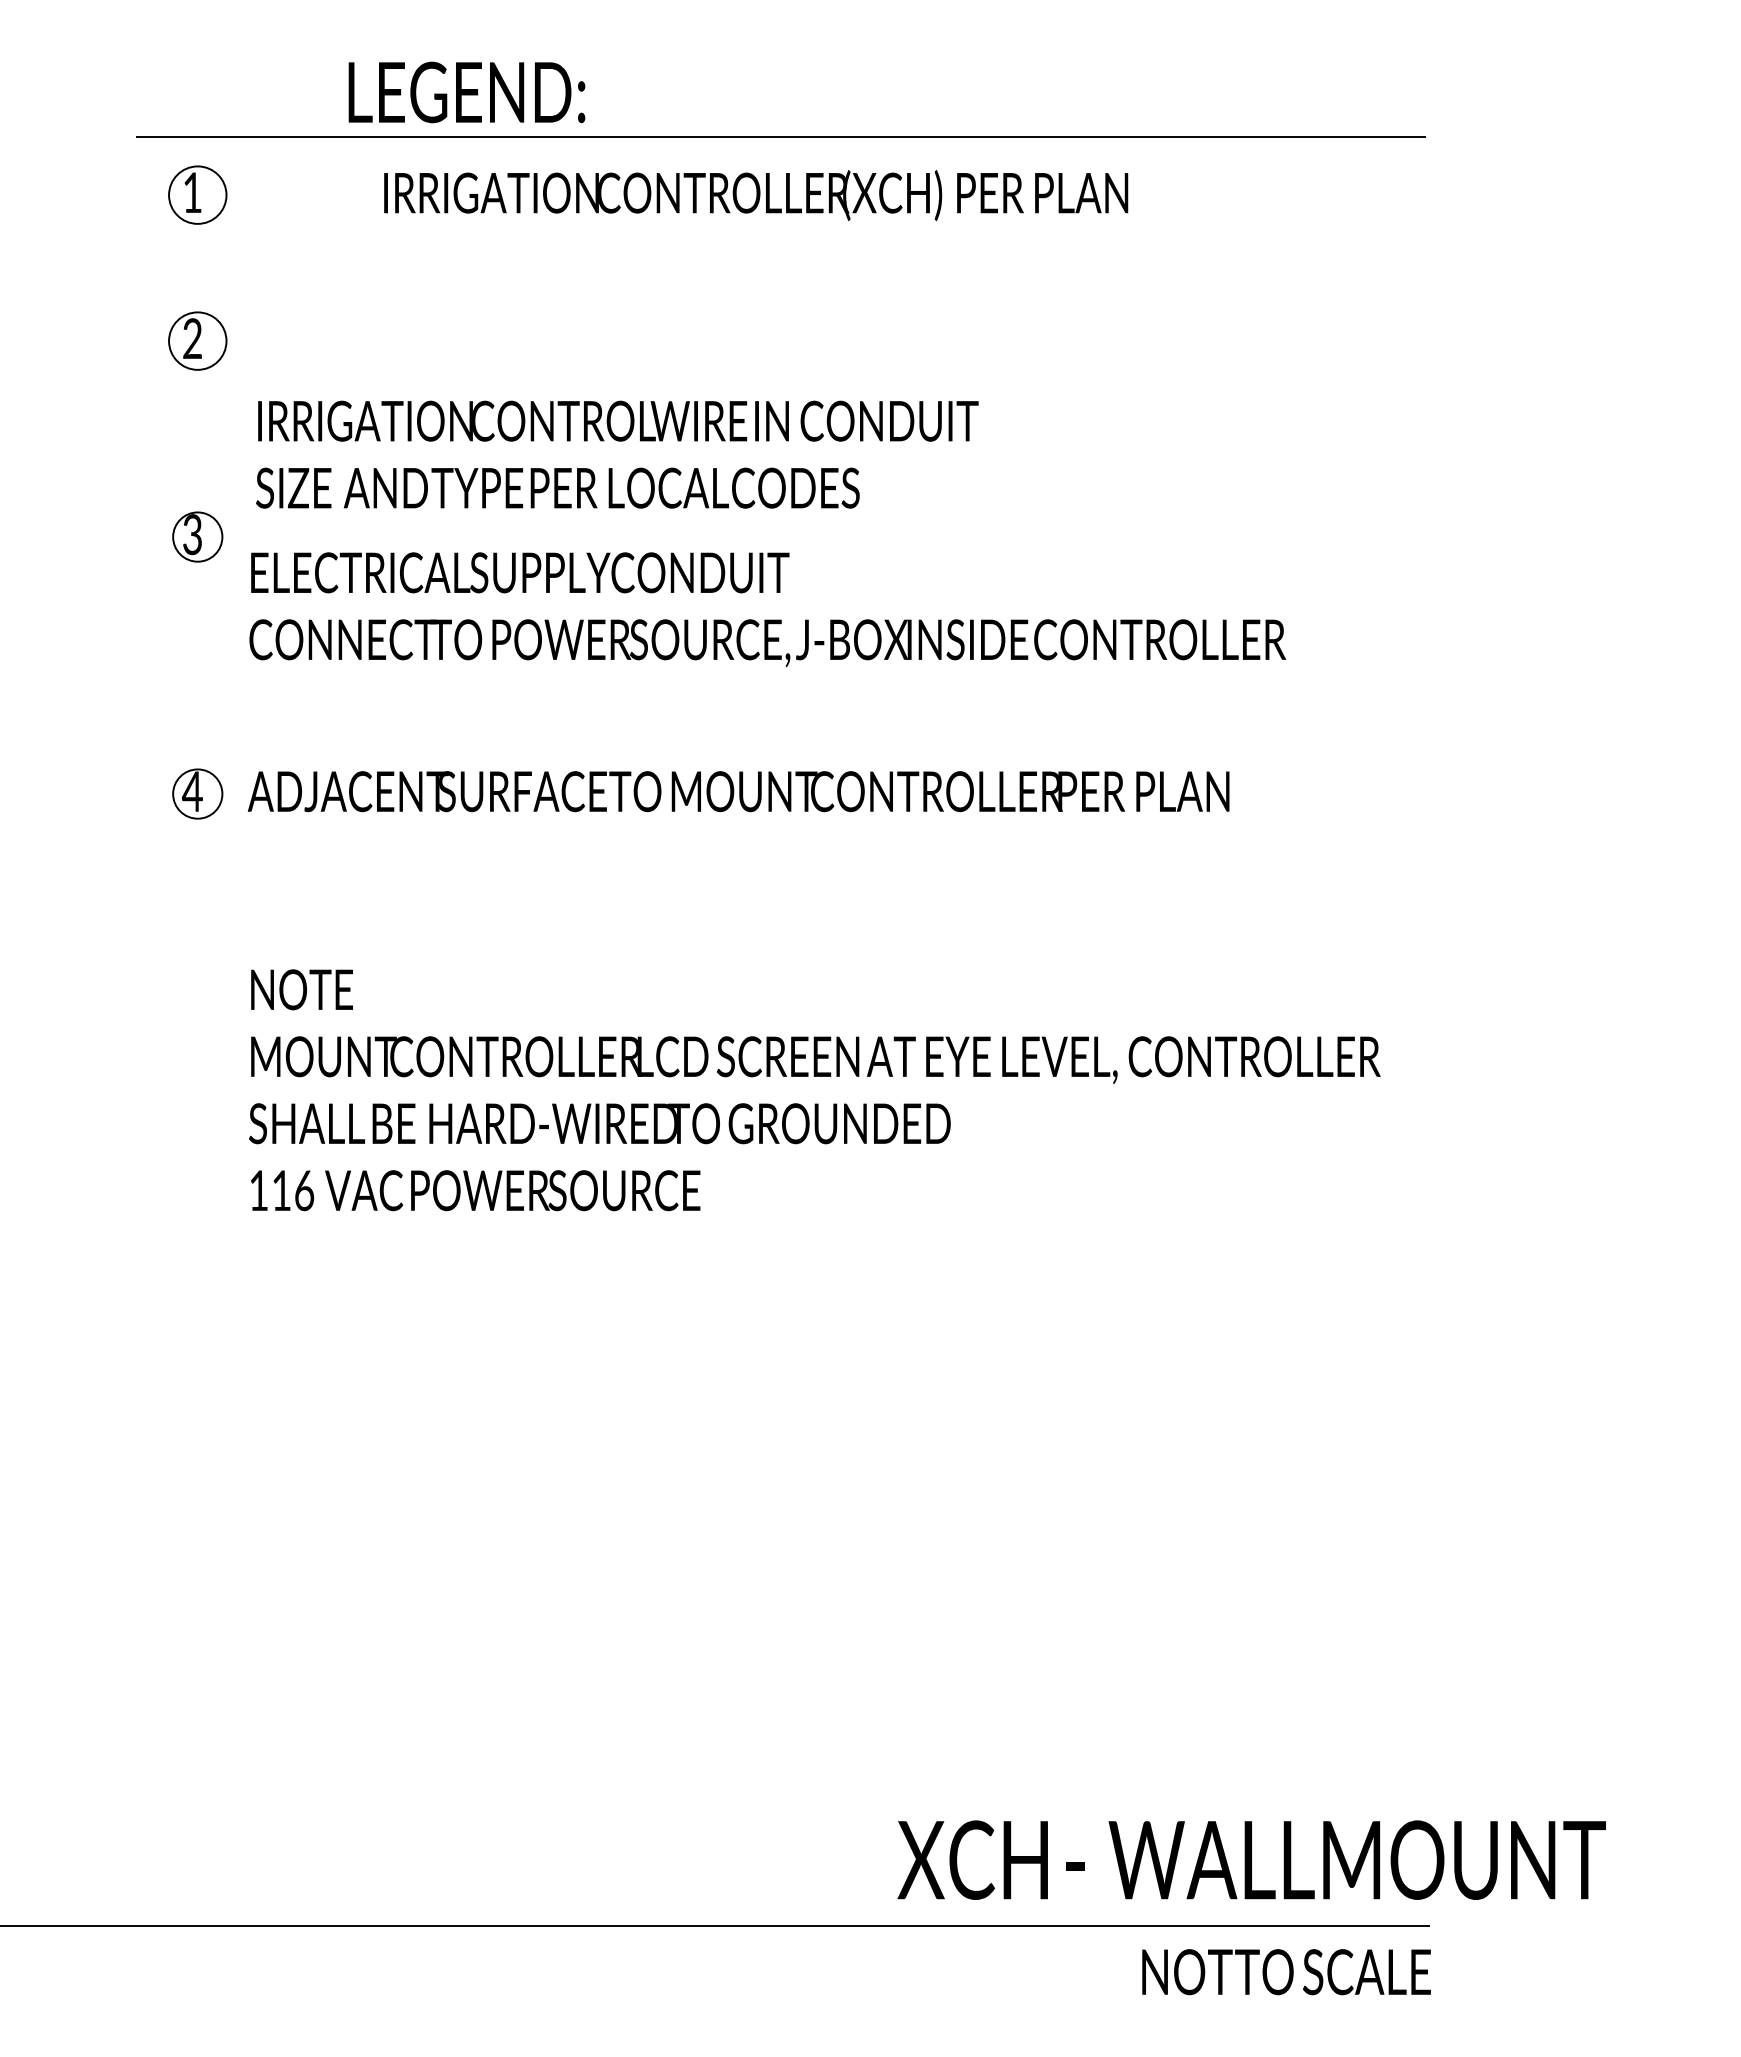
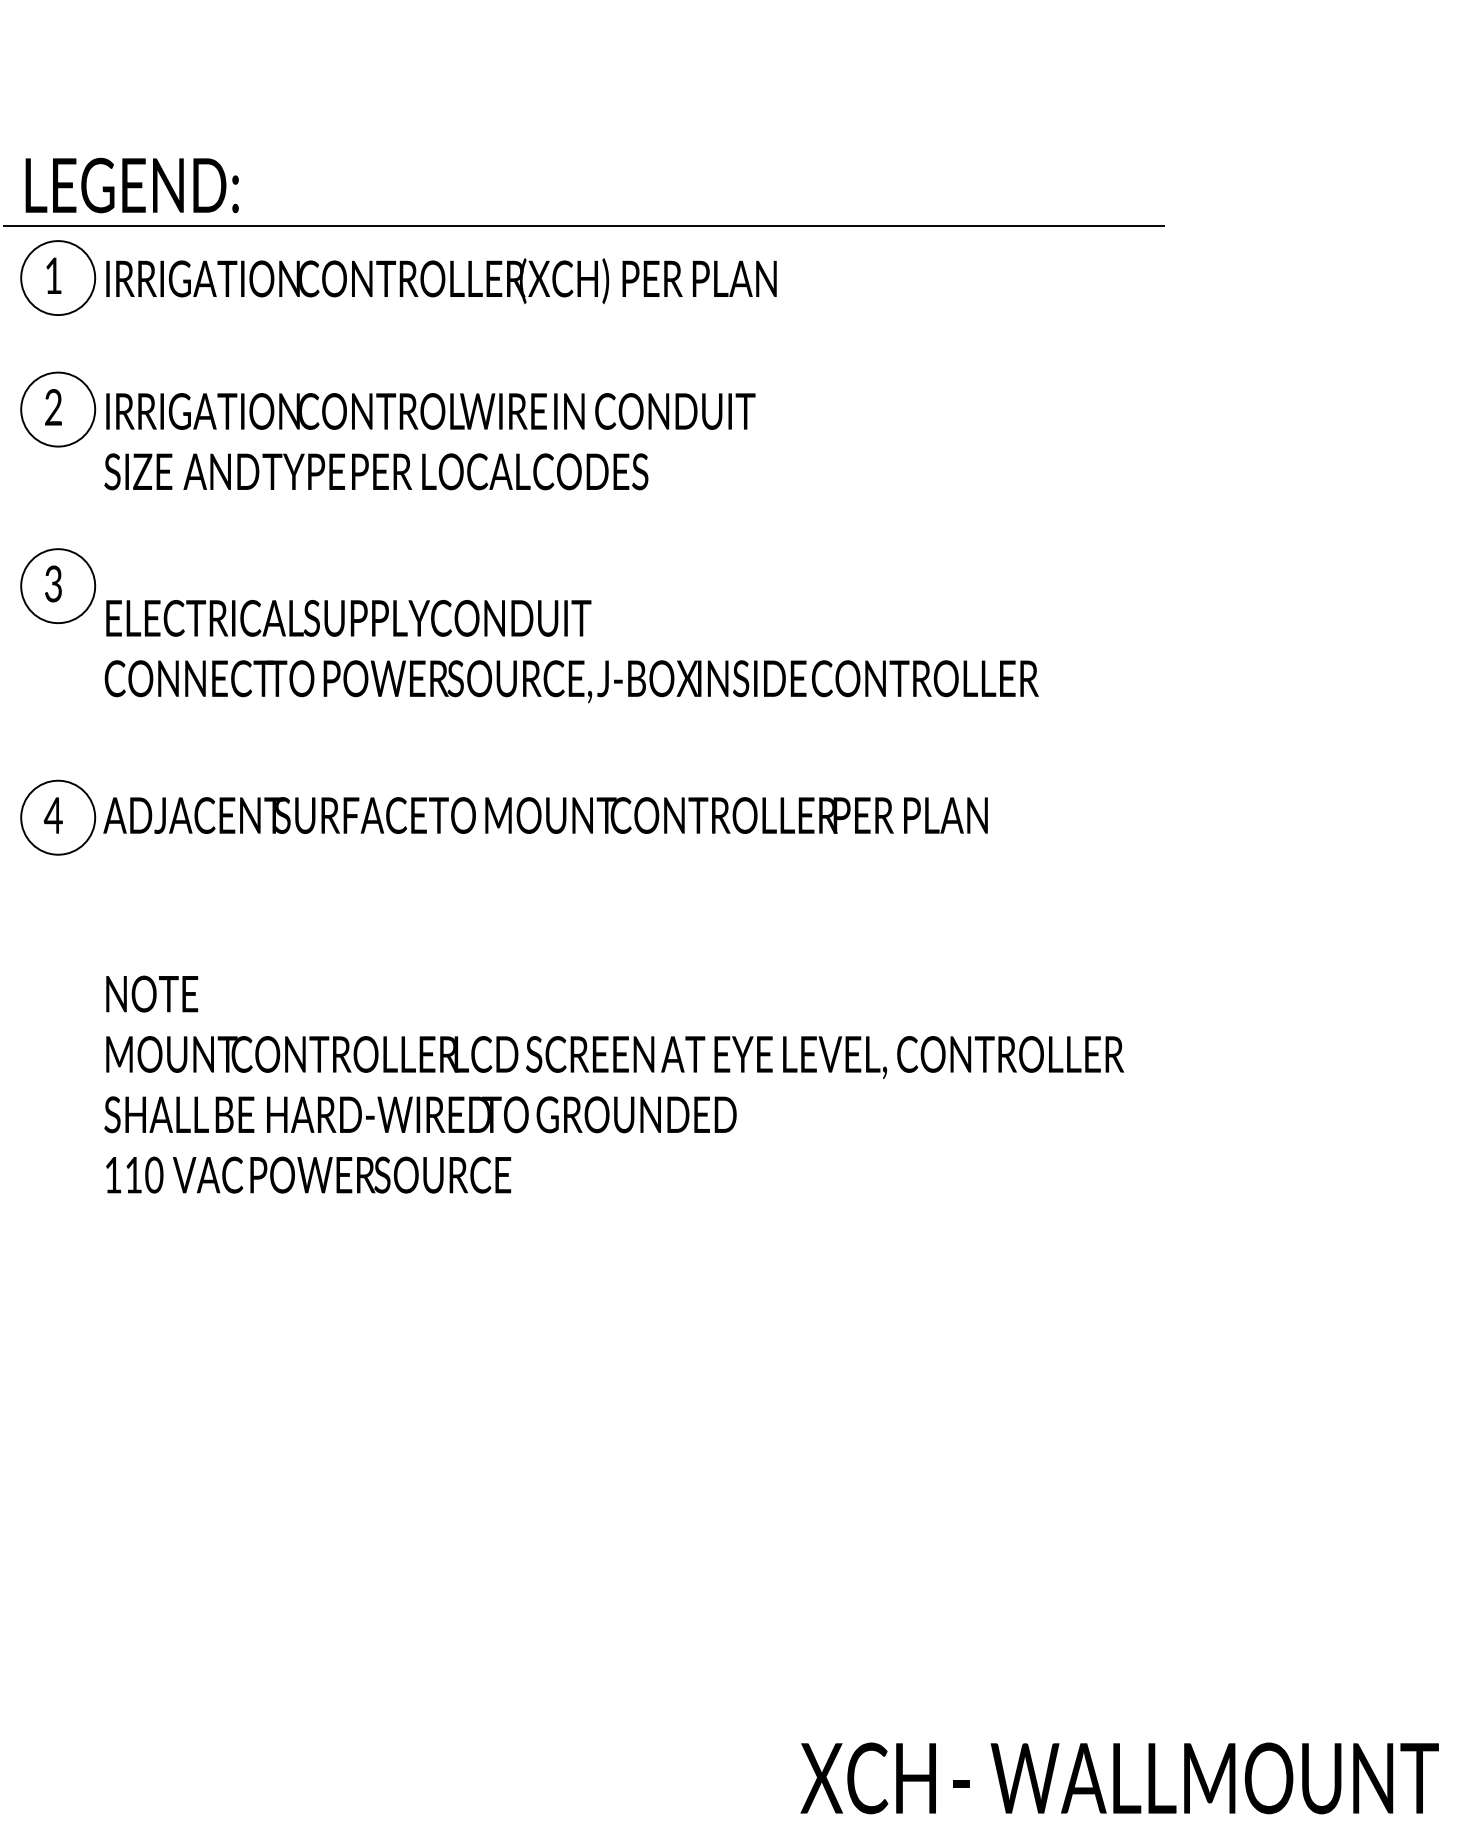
text: (466, 92) -> (131, 185), moved
circle: (197, 195) -> (57, 278), size x1.43
text: (756, 195) -> (441, 281), moved
circle: (197, 341) -> (57, 409), size x1.43
text: (617, 454) -> (430, 441), moved
circle: (197, 537) -> (57, 586), size x1.67
circle: (197, 794) -> (57, 818), size x1.67
text: (304, 1190) -> (154, 1174), 116 -> 110
text: (1251, 1859) -> (1119, 1777), moved

